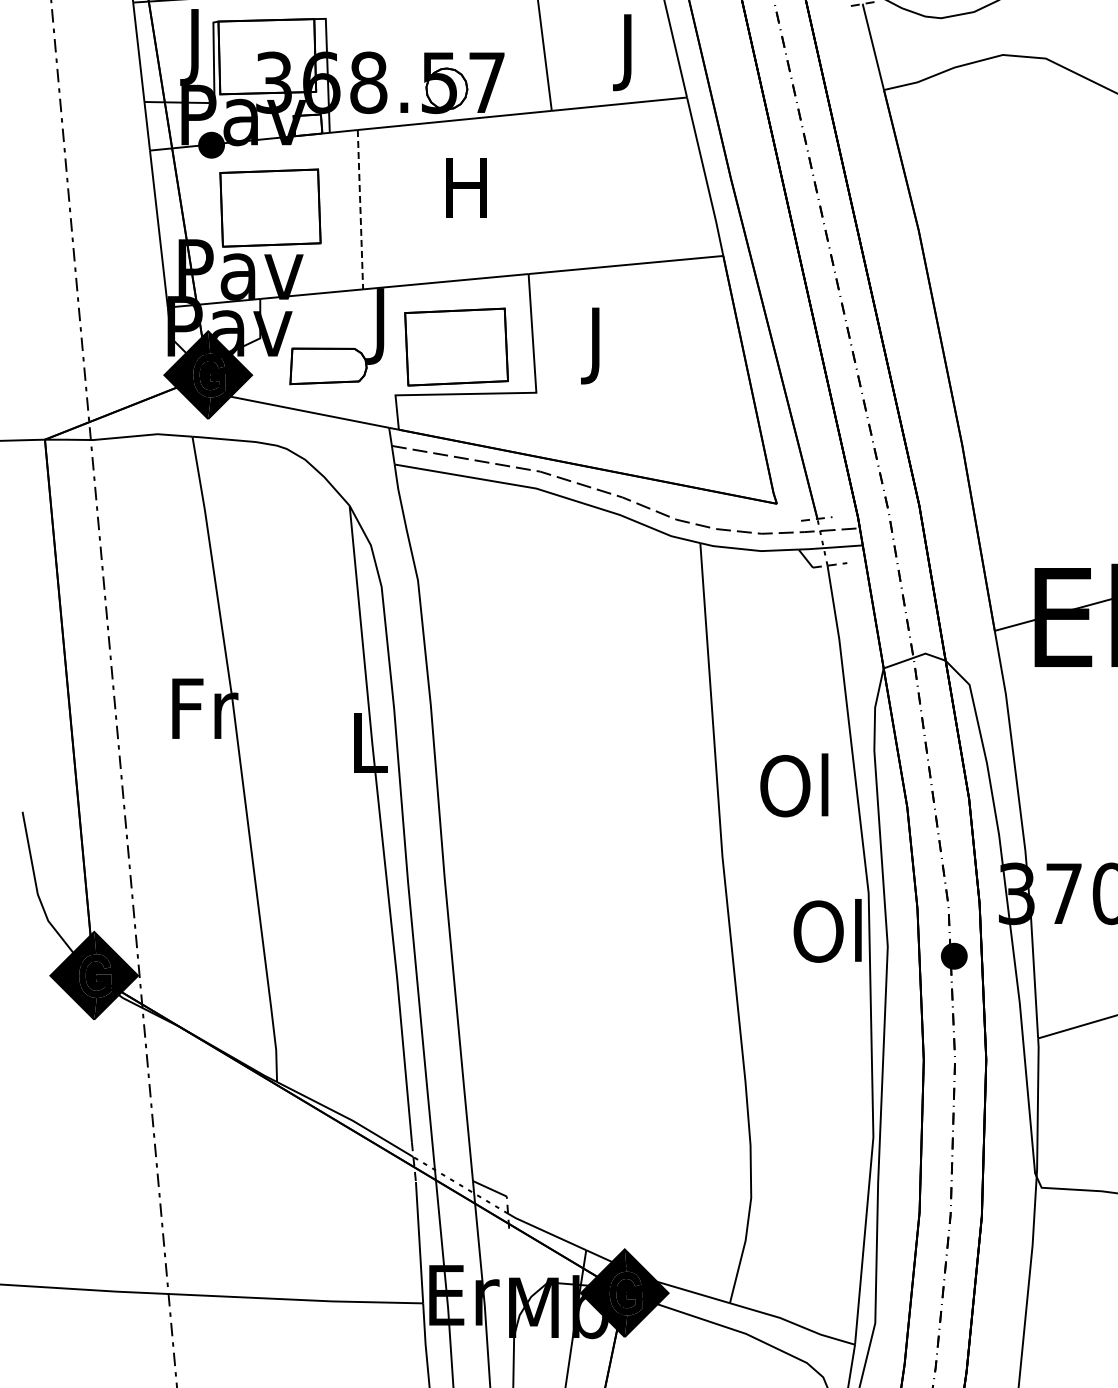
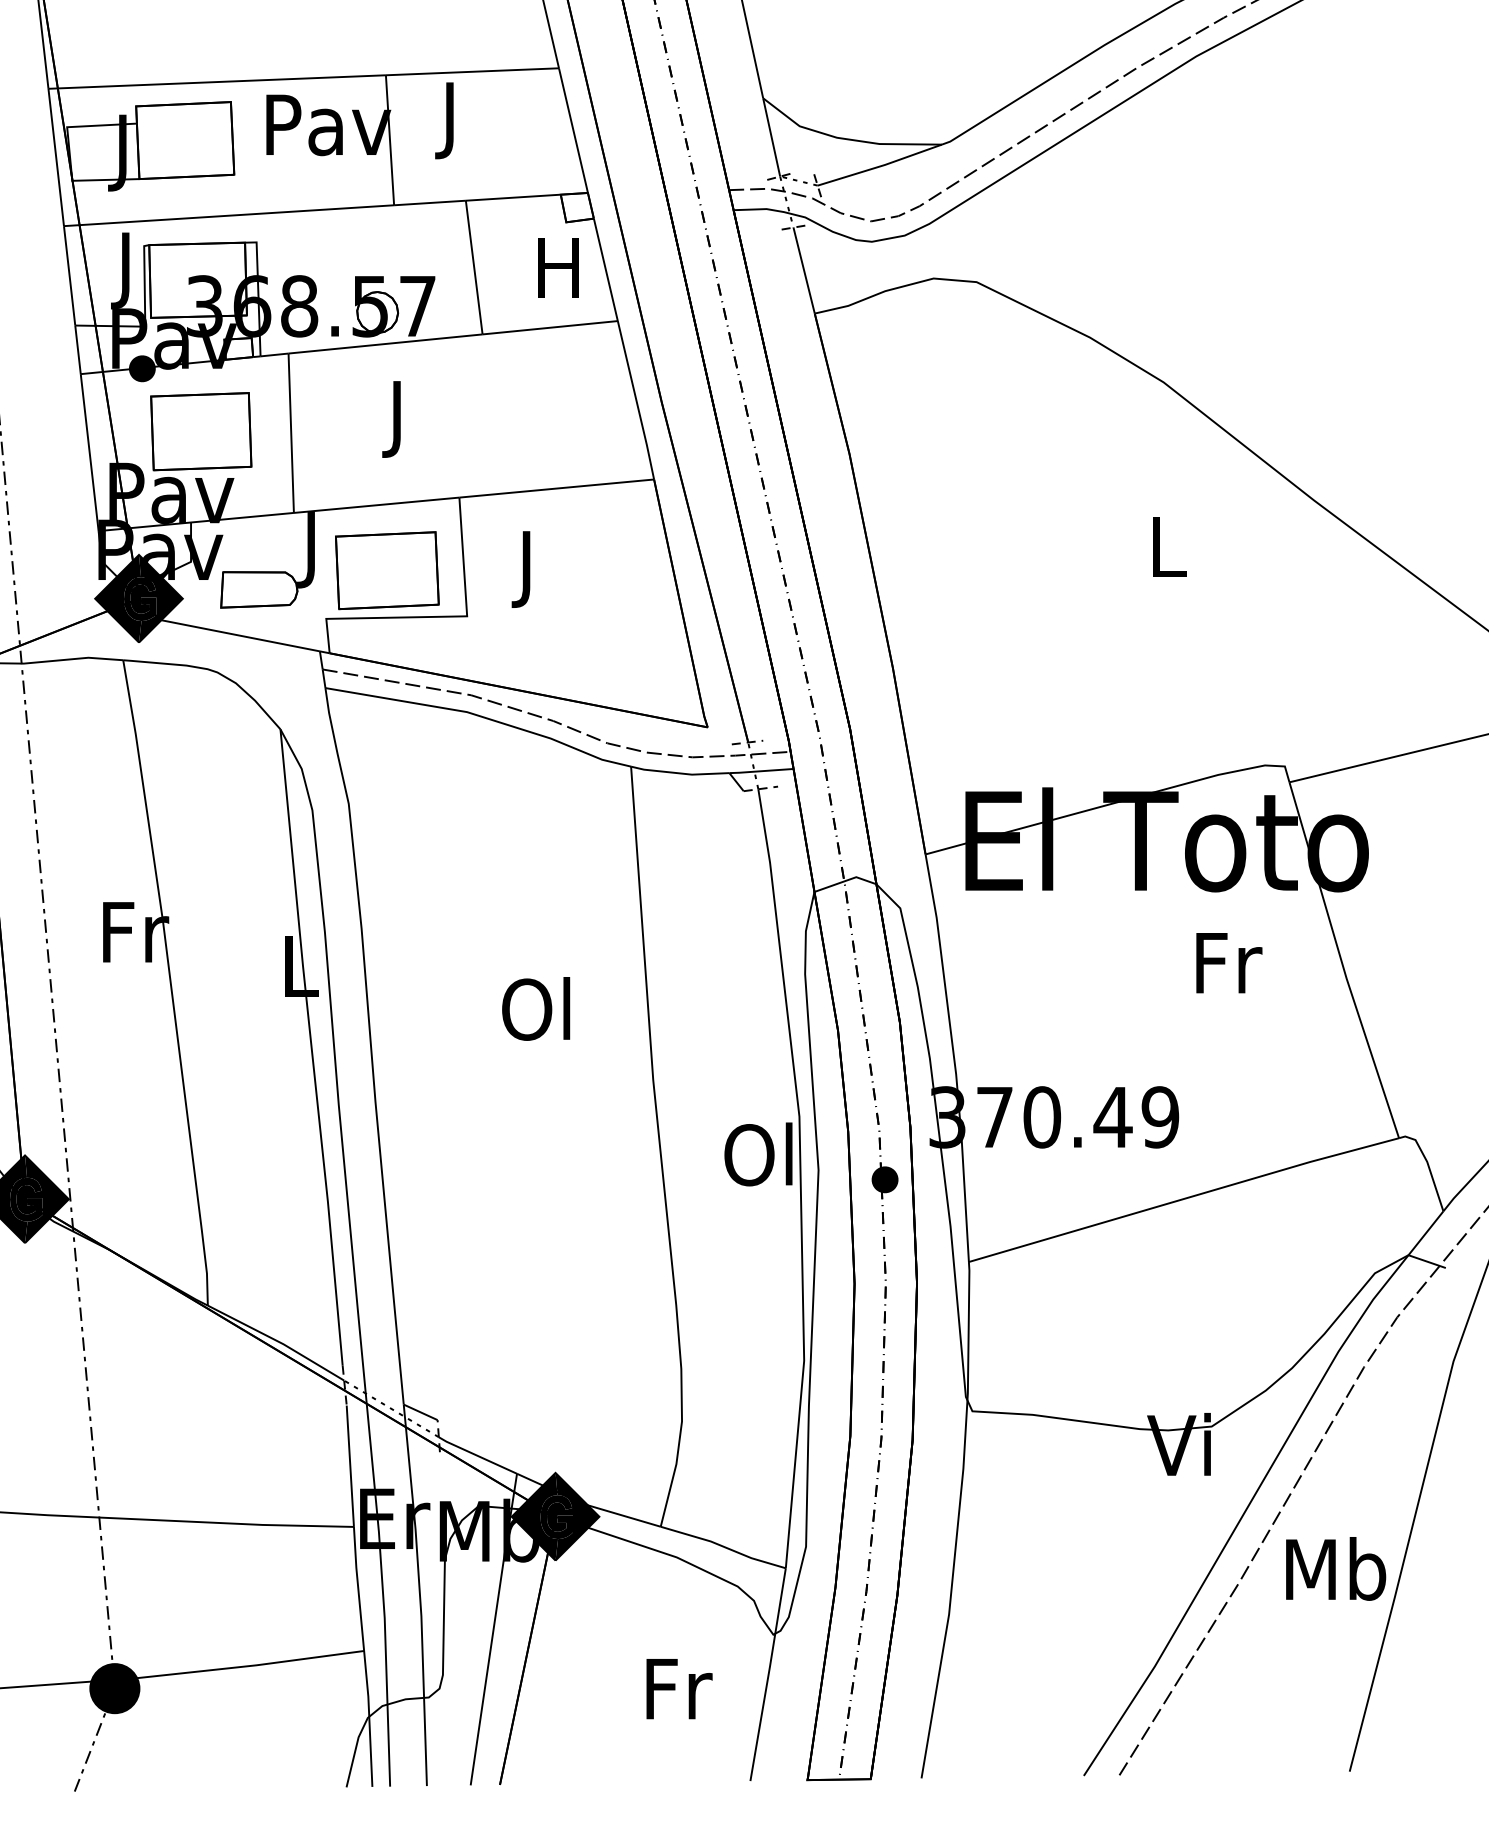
text: (627, 51) -> (558, 275), J -> H
text: (465, 195) -> (396, 419), H -> J
line: (360, 209) -> (291, 433), dashed -> solid
text: (794, 784) -> (536, 1008), moved

